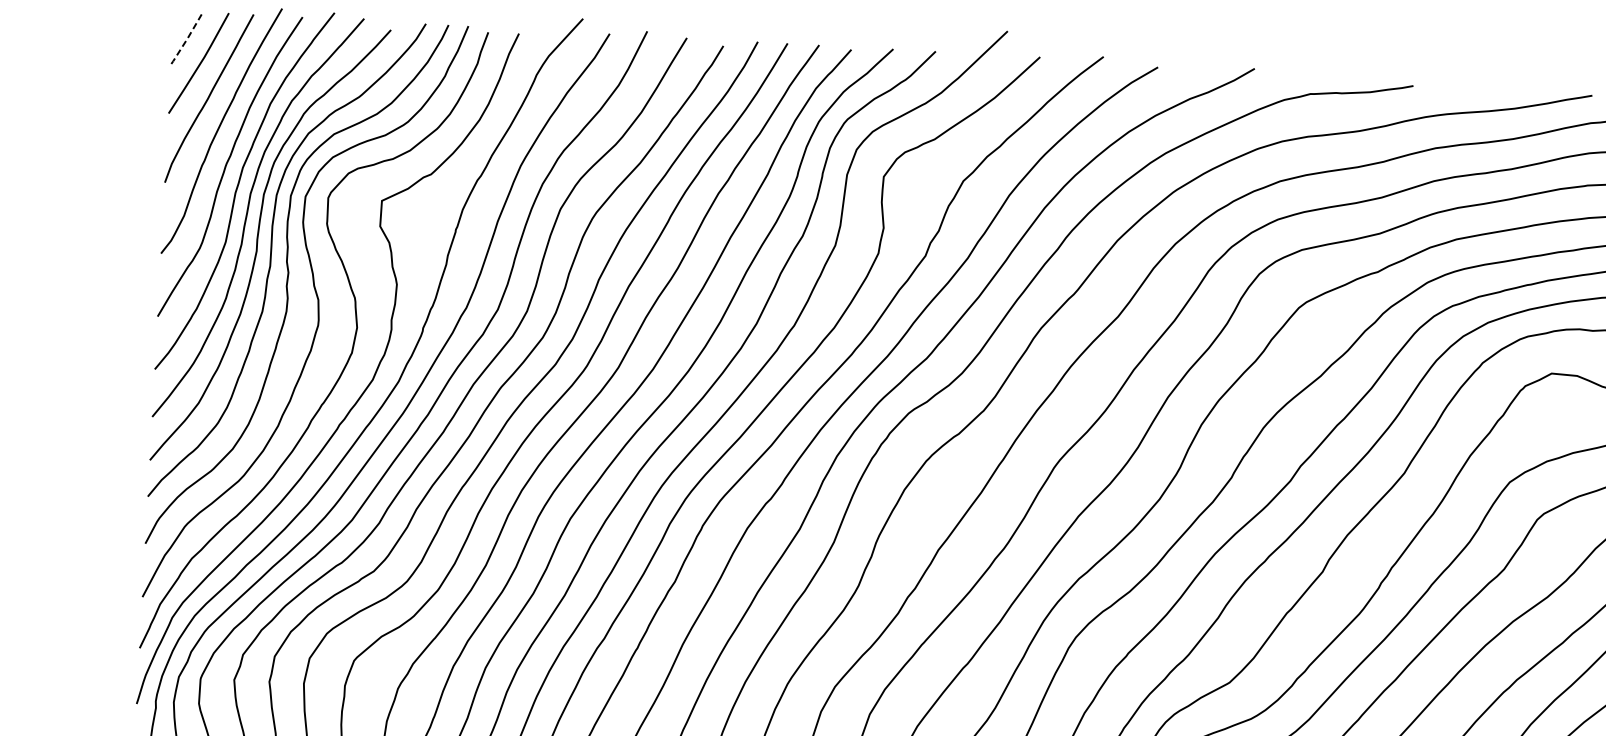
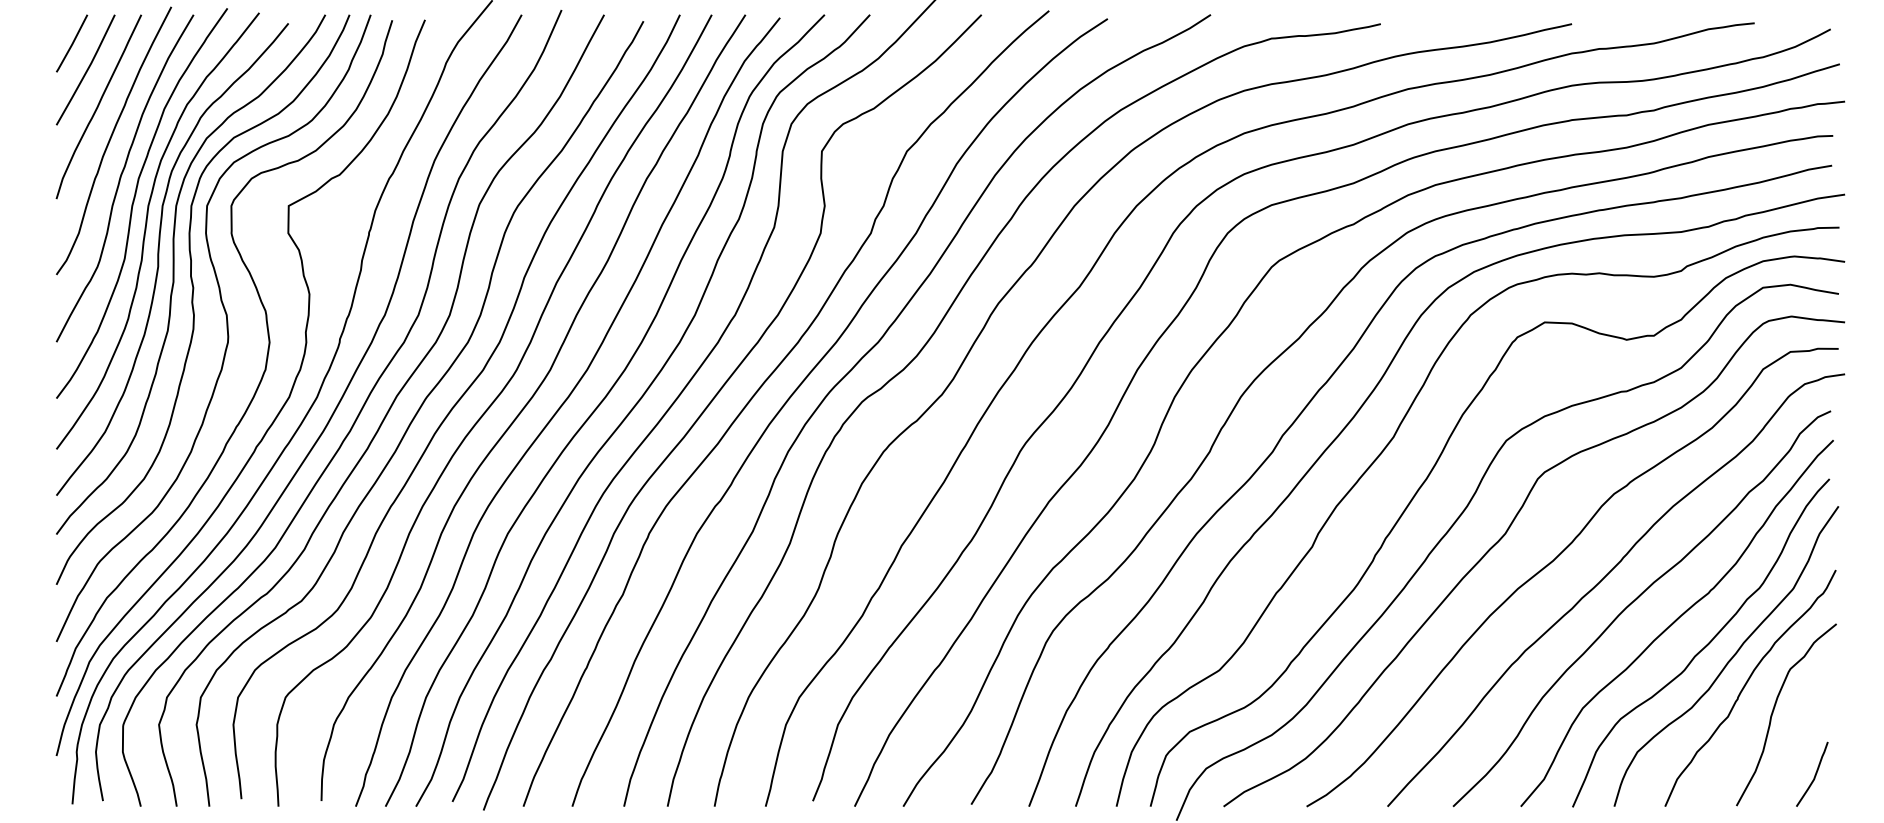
line: (187, 38) -> (72, 44), dashed -> solid

